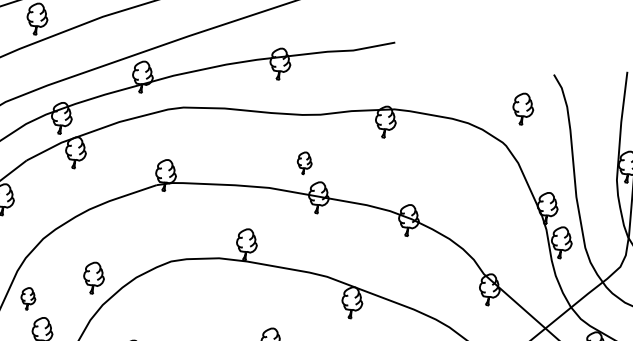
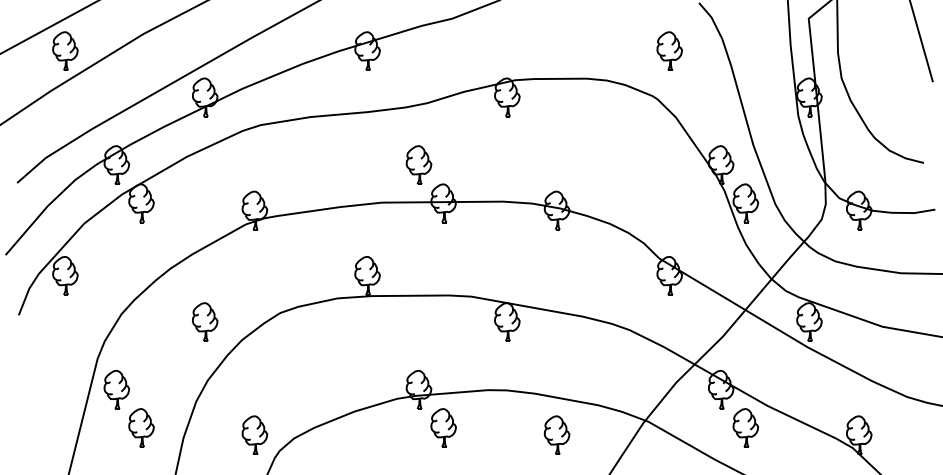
part: (304, 162) -> (418, 164), size x1.43
part: (94, 277) -> (205, 321), moved
part: (28, 298) -> (116, 389), size x1.43

